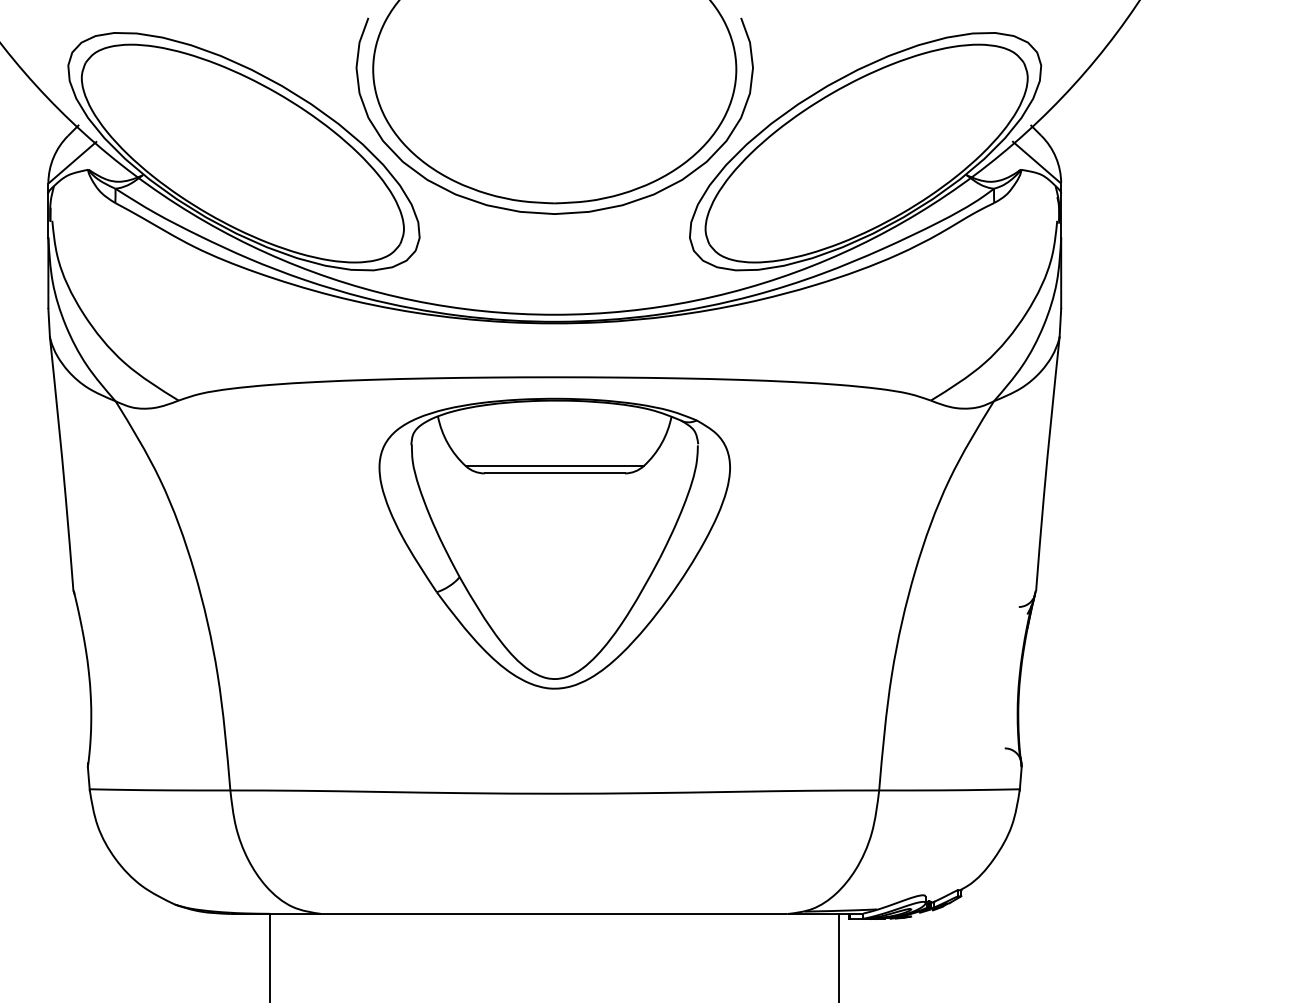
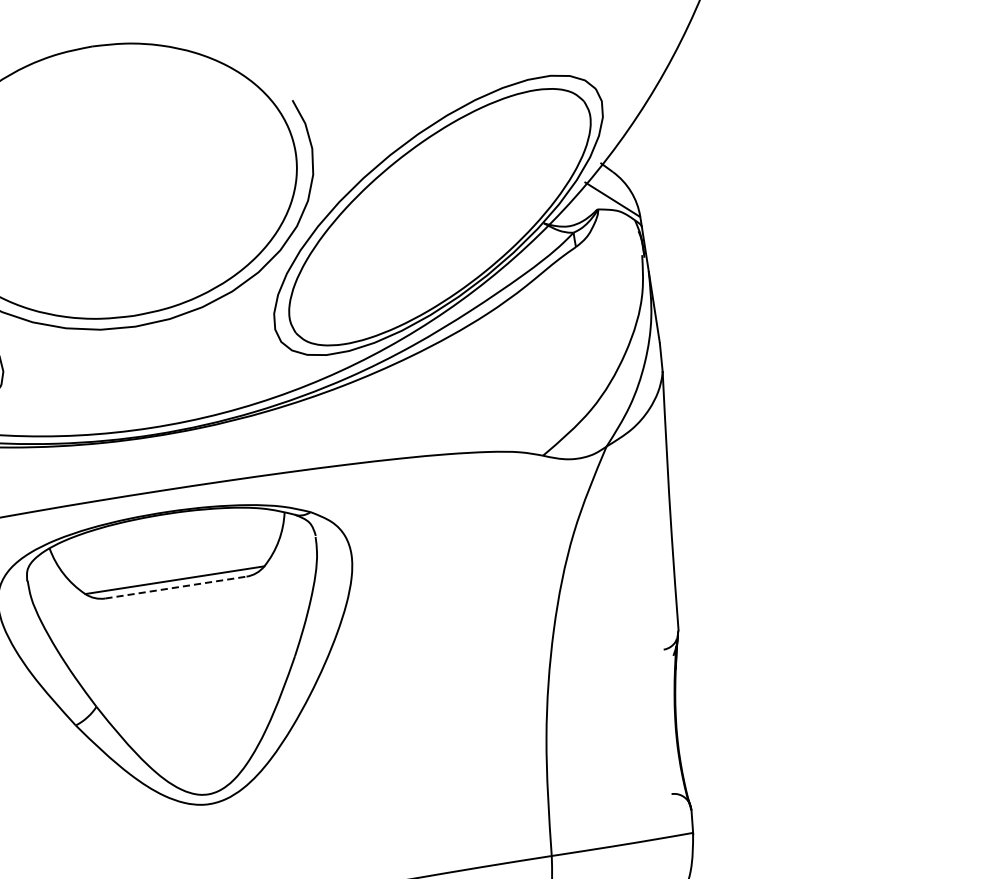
line: (555, 473) -> (176, 587), solid -> dashed

